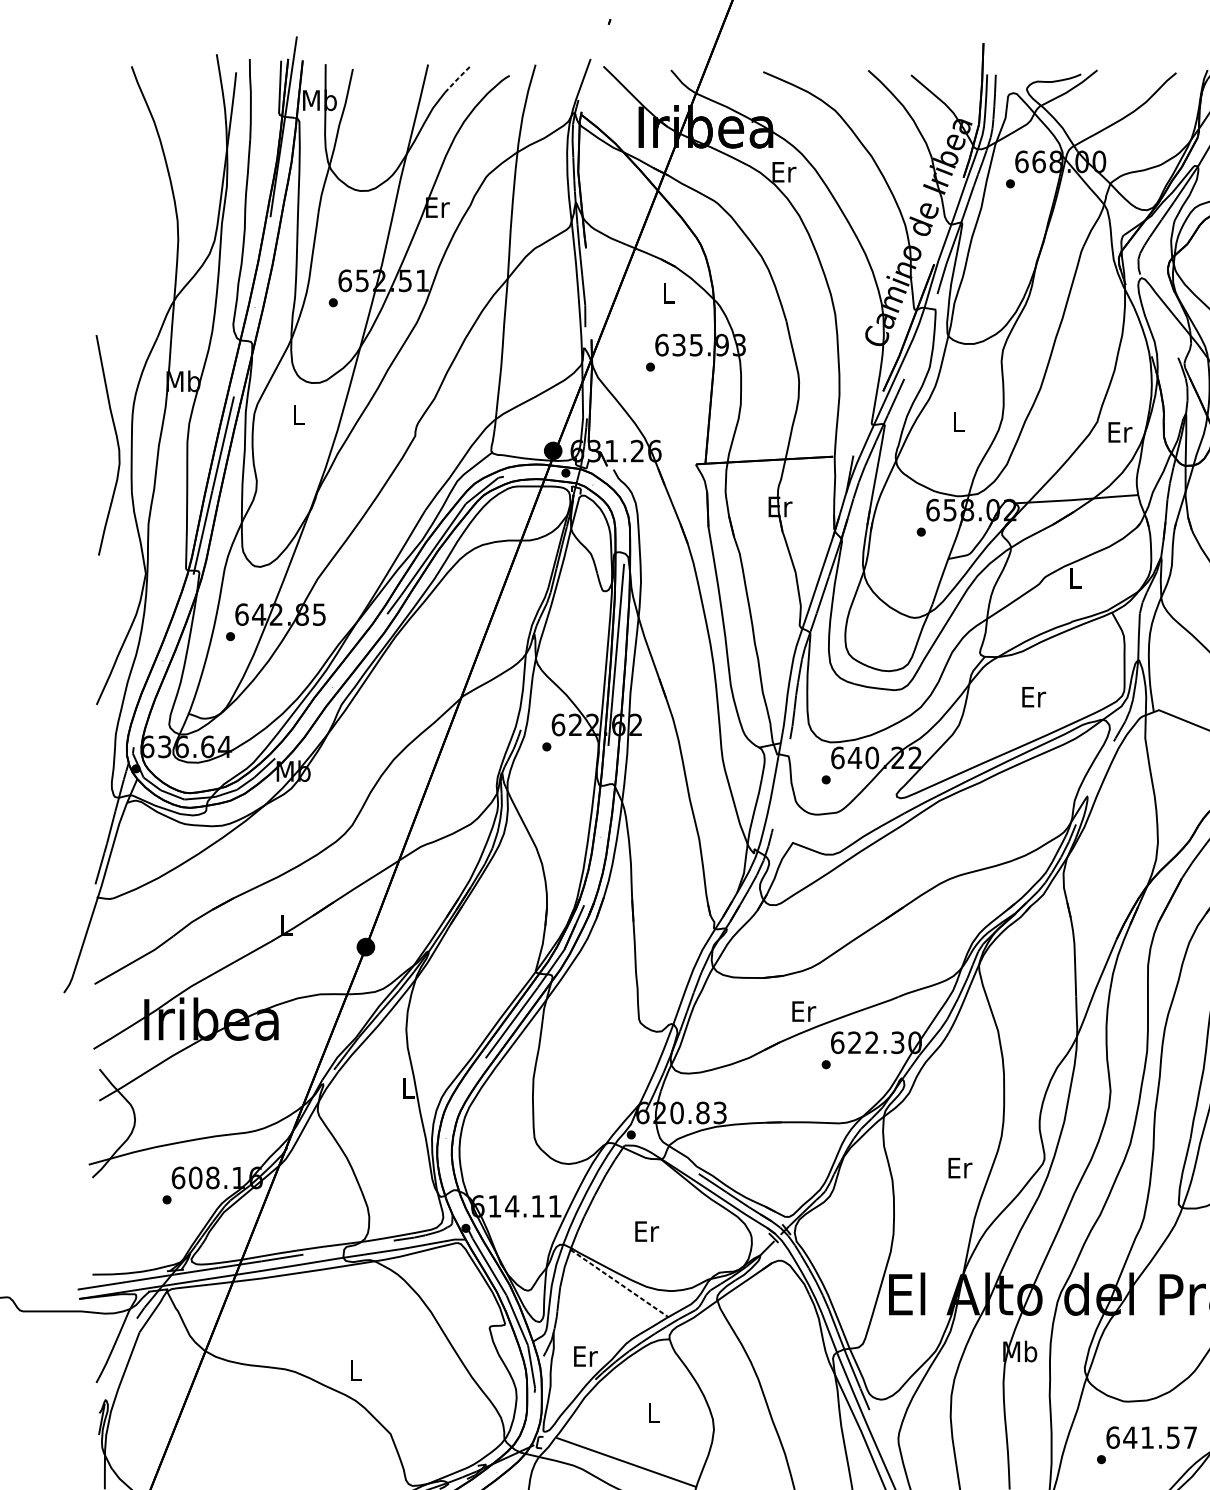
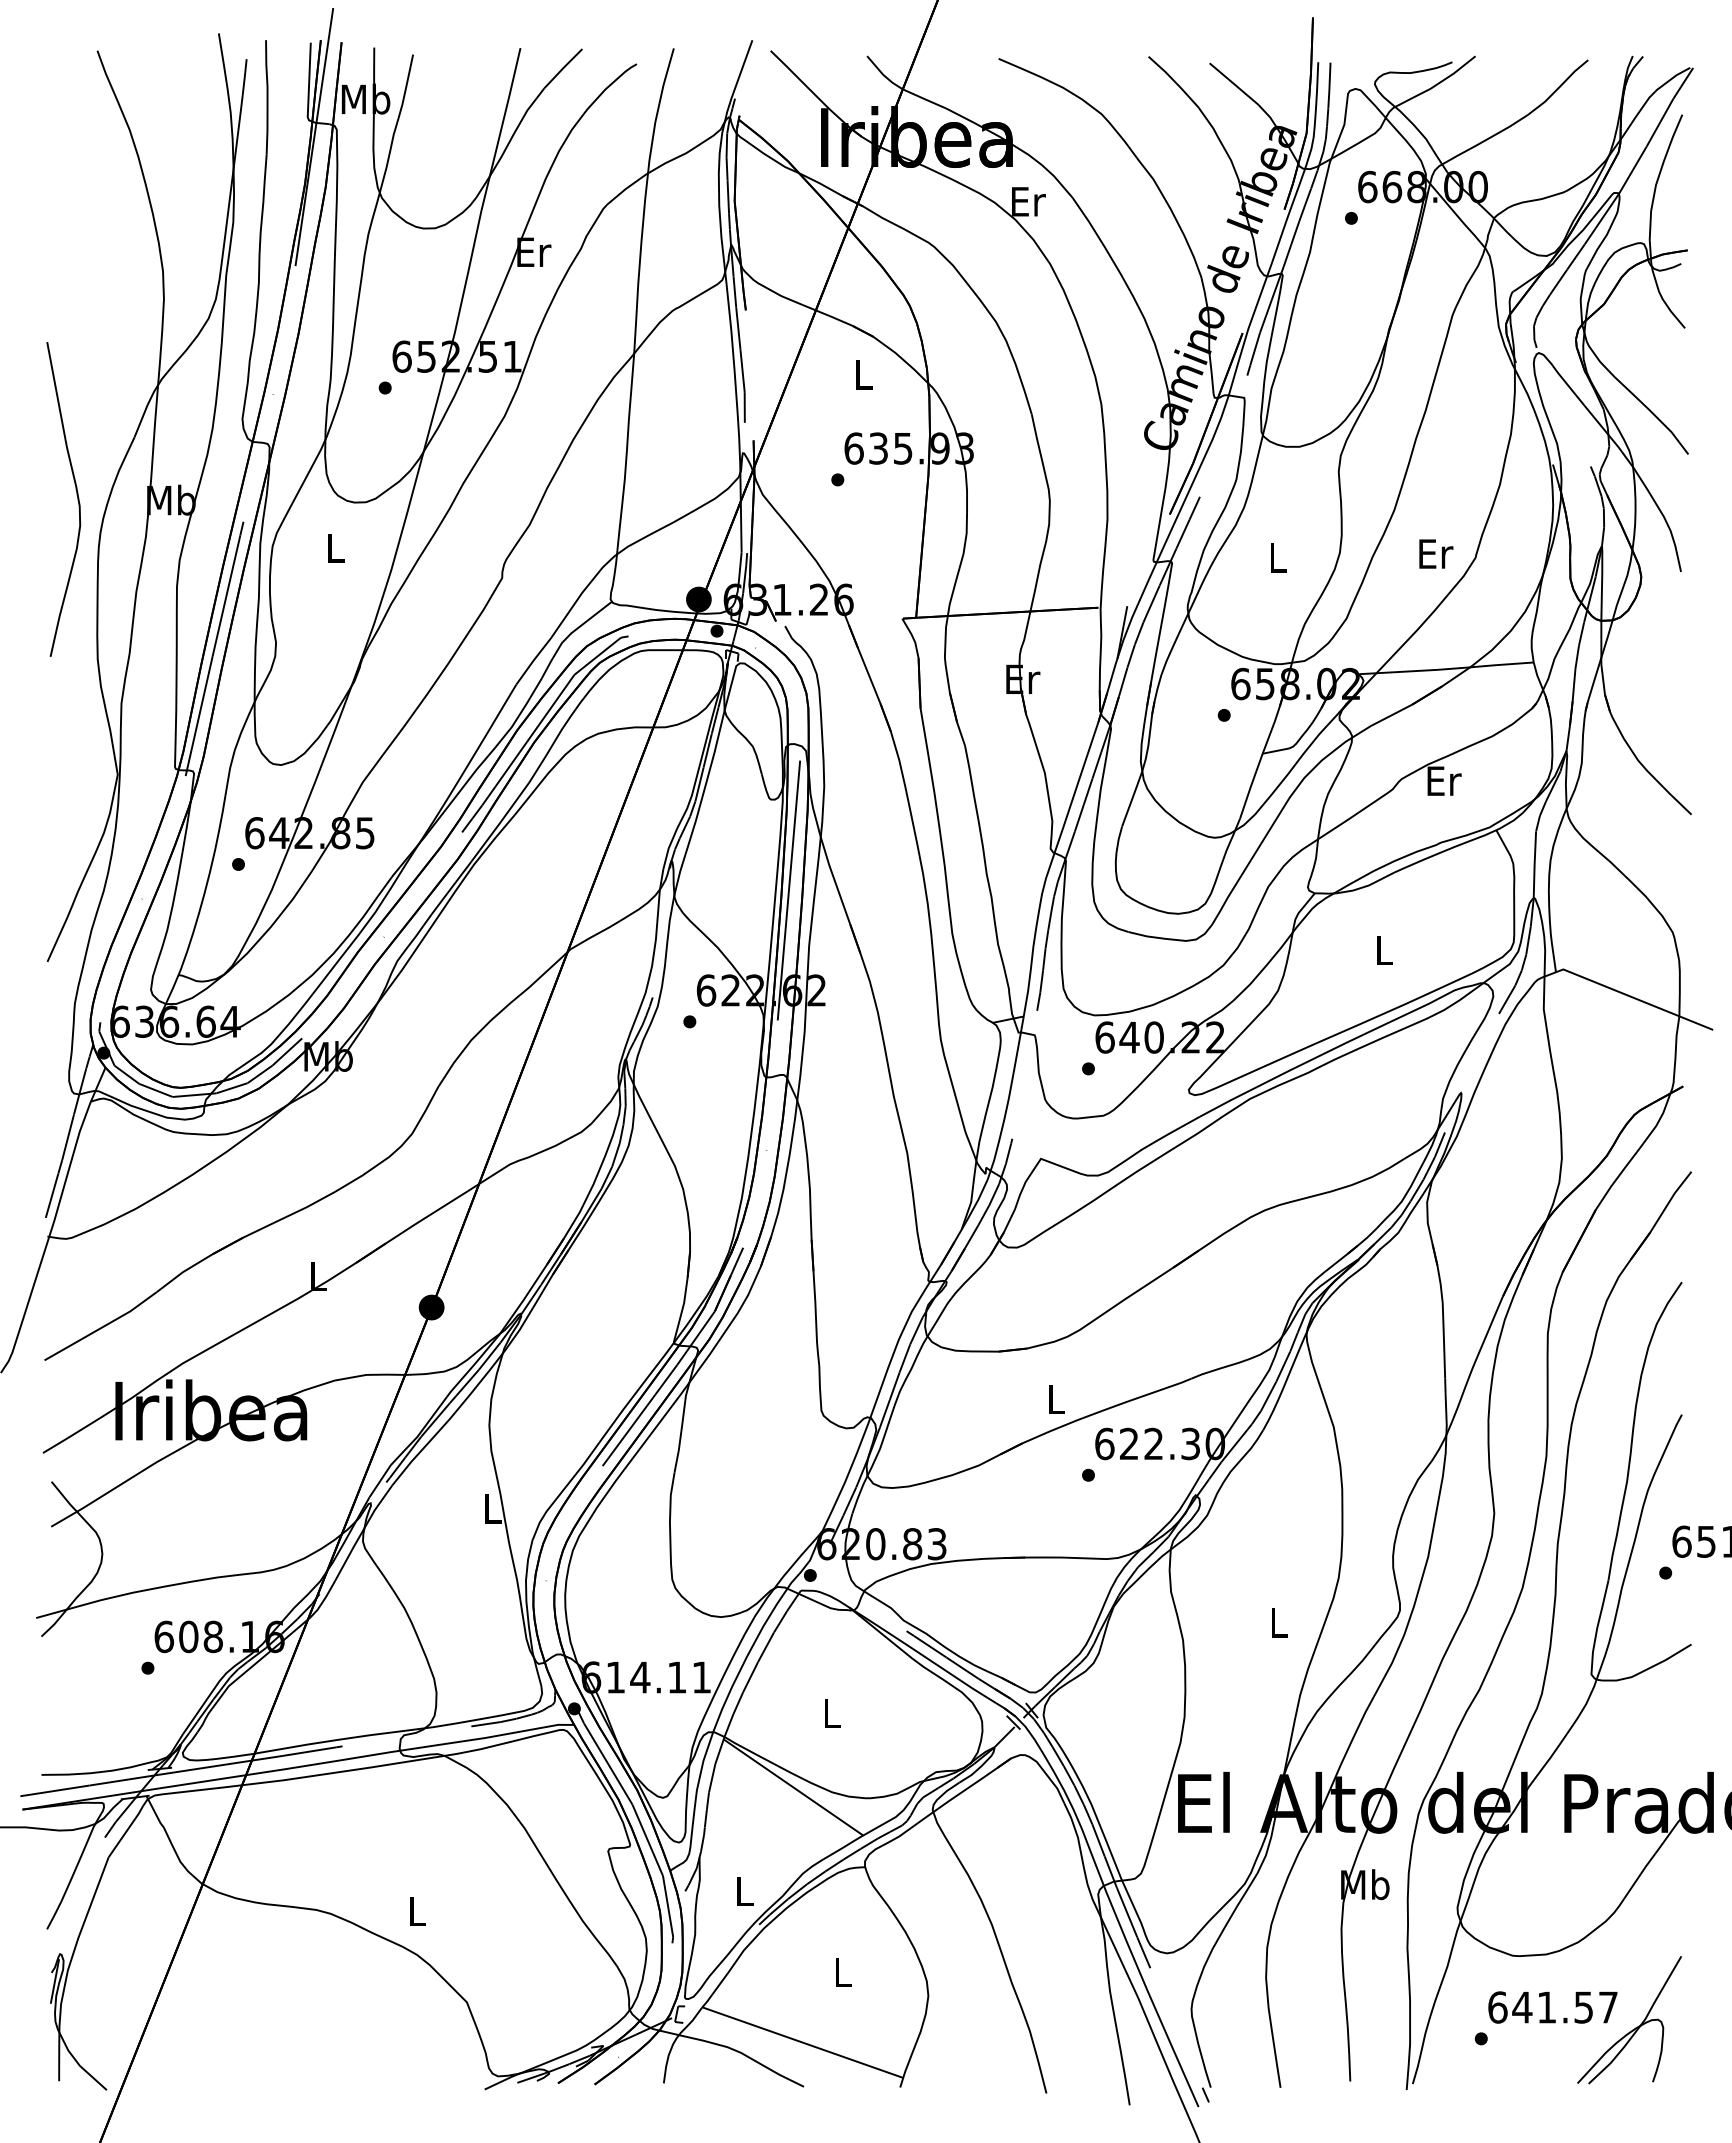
line: (458, 78) -> (563, 67), dashed -> solid
text: (1120, 432) -> (1436, 553), moved
curve: (117, 442) -> (76, 495), moved
text: (1075, 577) -> (1444, 780), L -> Er
text: (1034, 696) -> (1385, 950), Er -> L
text: (804, 1011) -> (1057, 1399), Er -> L
text: (960, 1167) -> (1280, 1622), Er -> L
text: (647, 1230) -> (833, 1712), Er -> L
line: (619, 1283) -> (793, 1787), dashed -> solid
text: (585, 1356) -> (745, 1891), Er -> L

